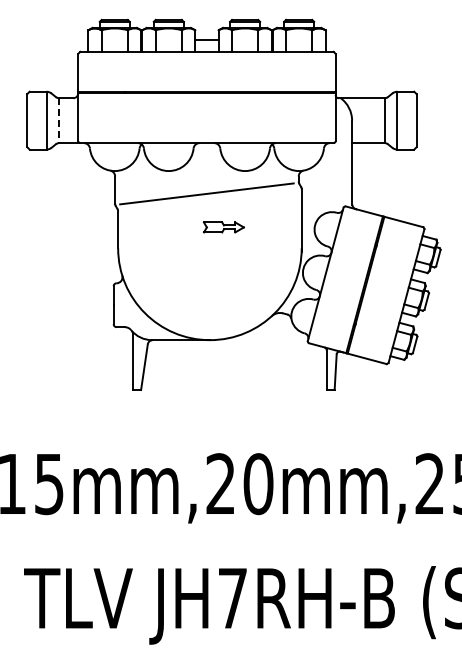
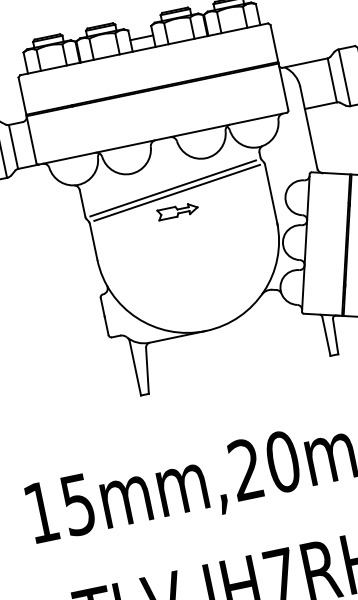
line: (59, 121) -> (14, 147), dashed -> solid
line: (209, 198) -> (176, 192), added
part: (223, 227) -> (177, 211), moved

